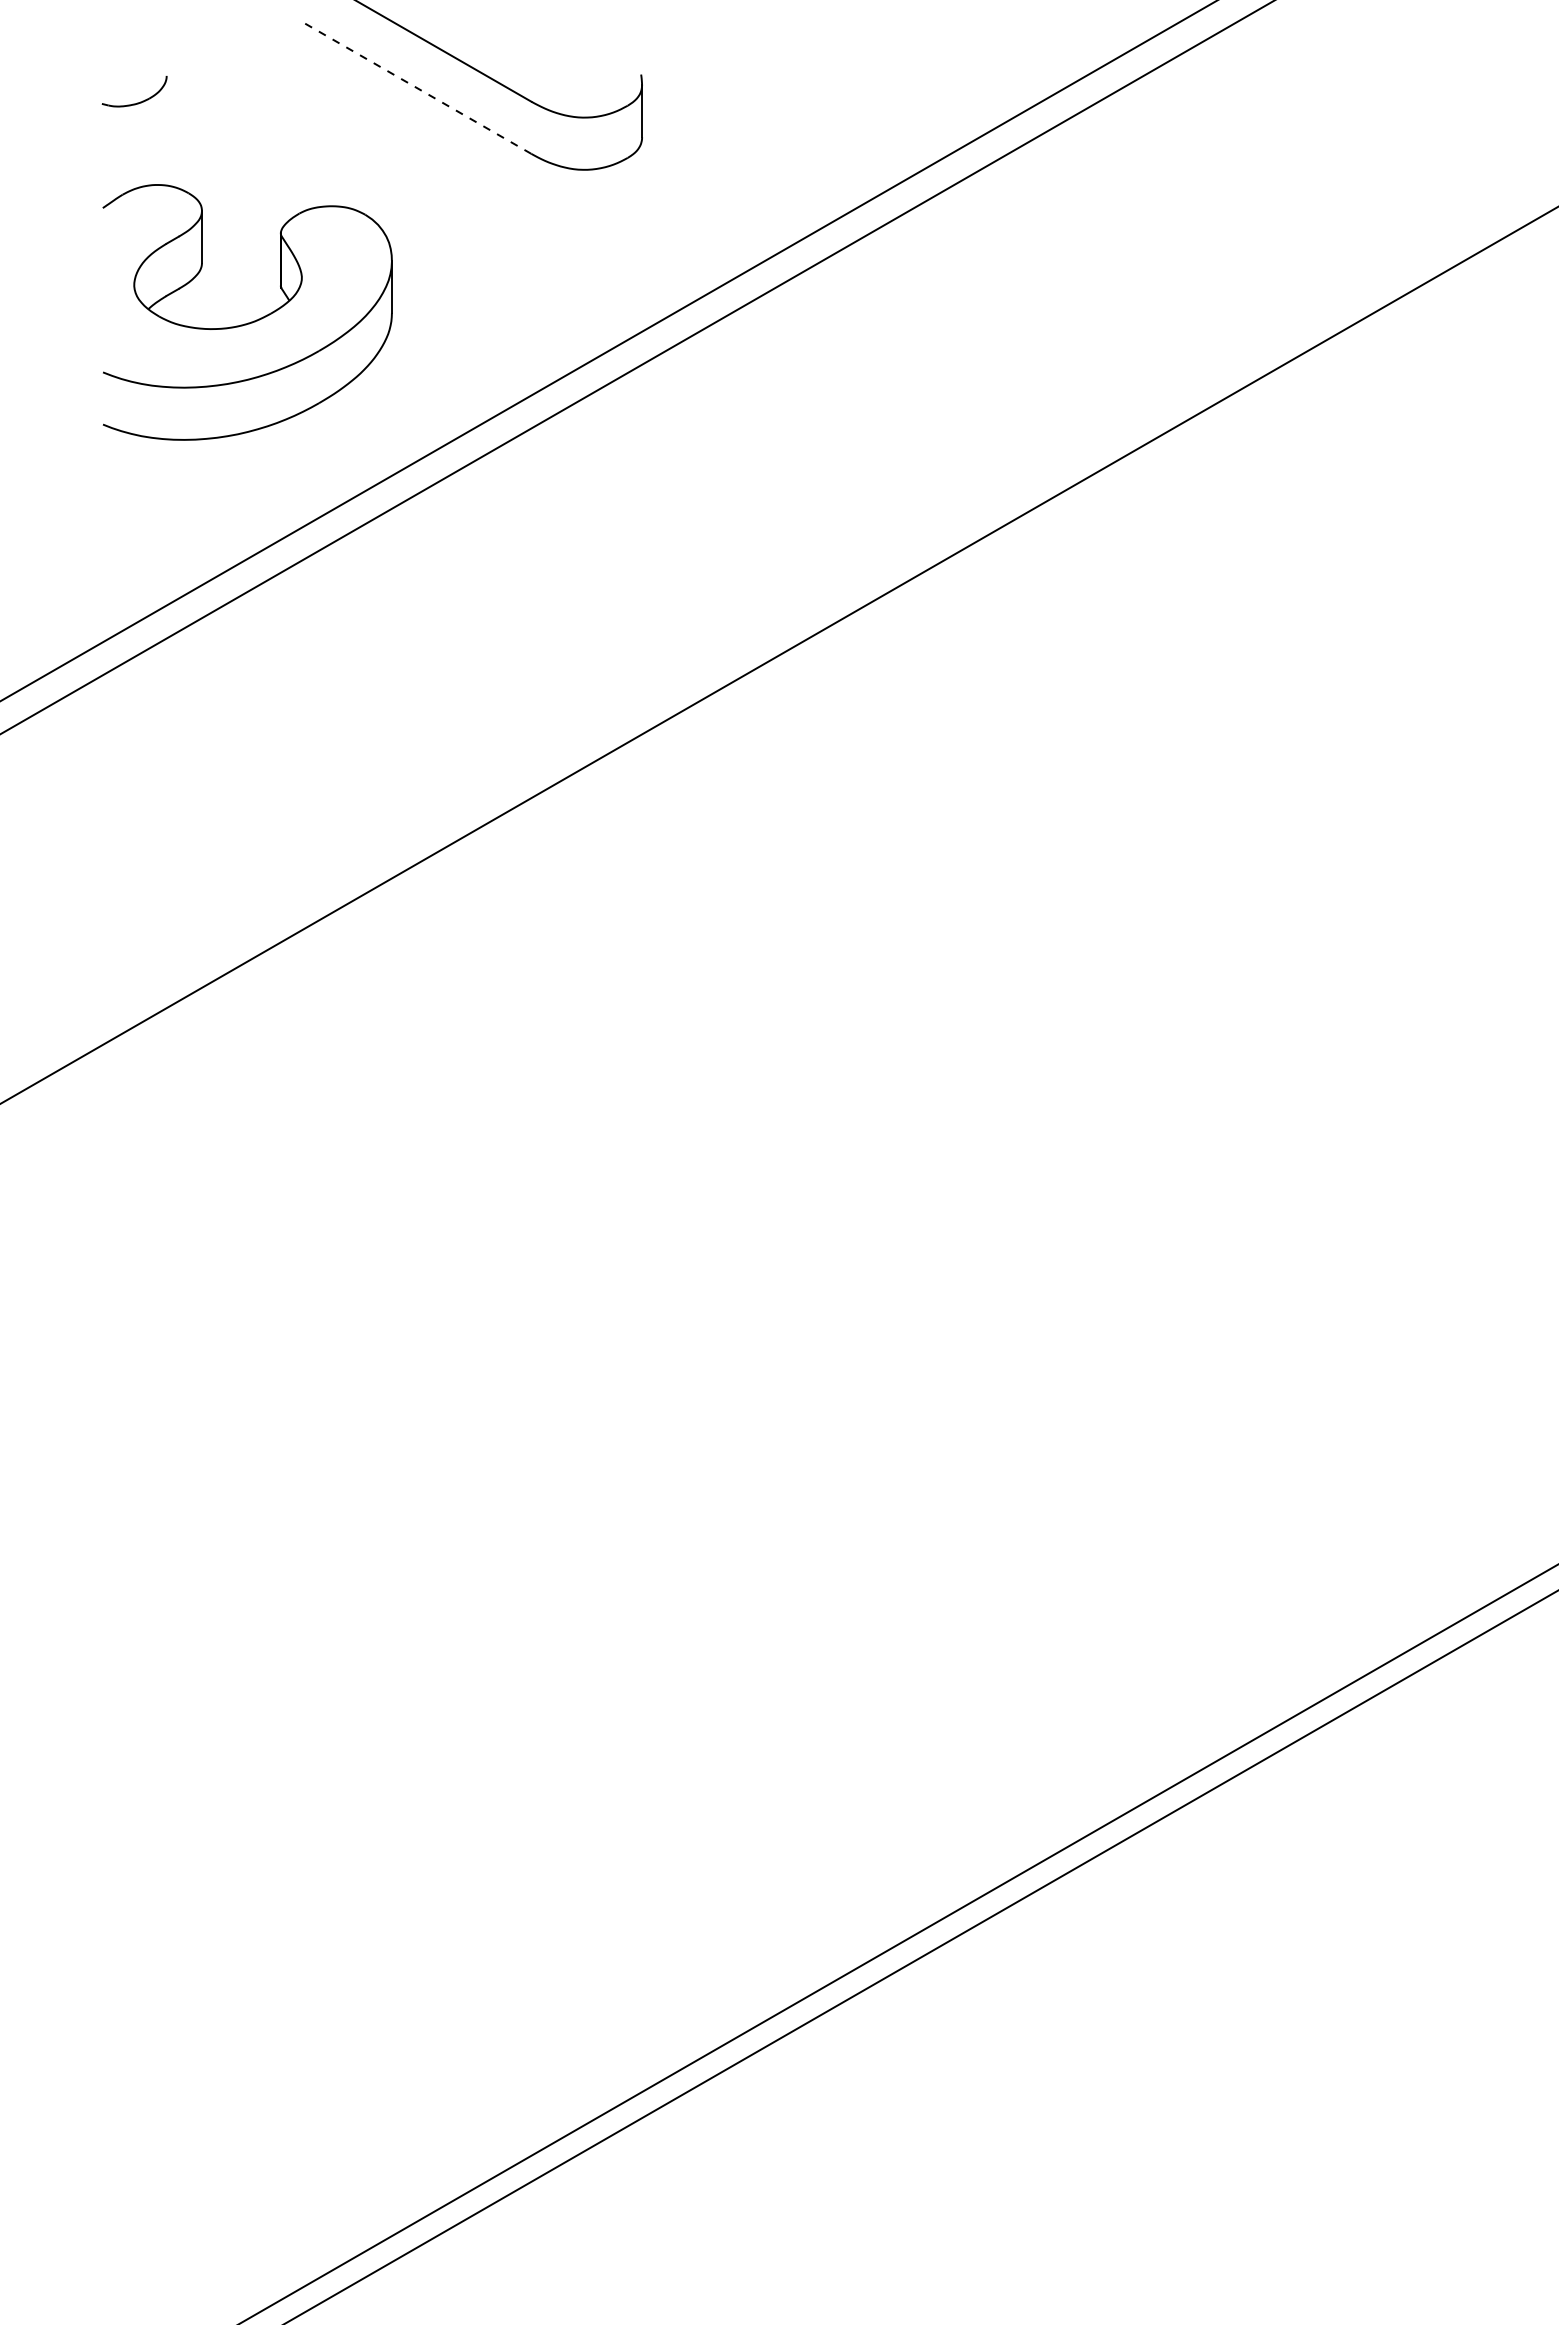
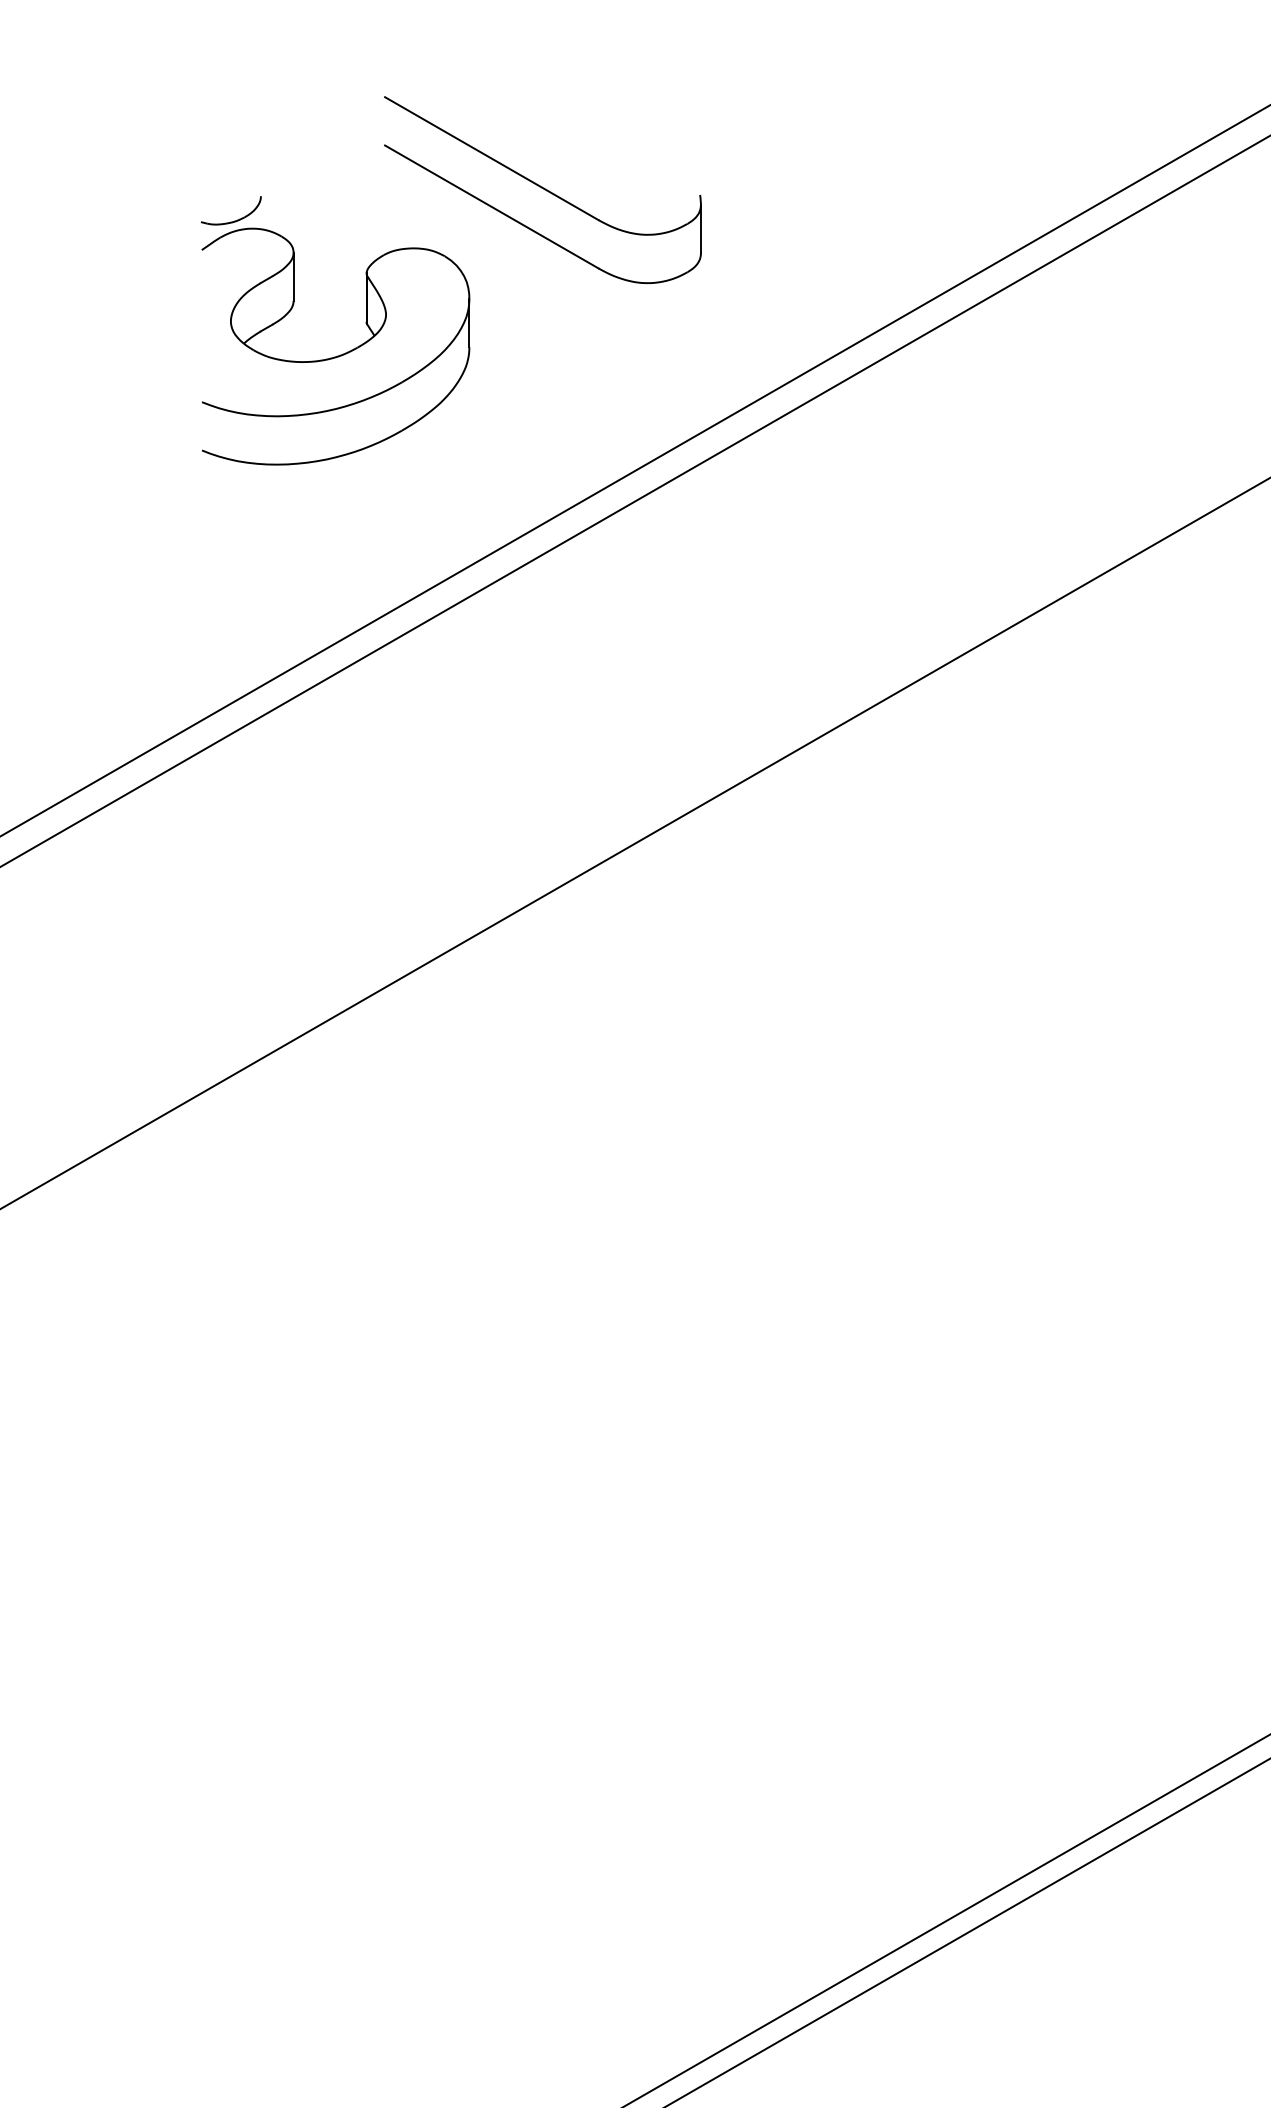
line: (415, 87) -> (491, 206), dashed -> solid
part: (251, 321) -> (339, 355), moved

